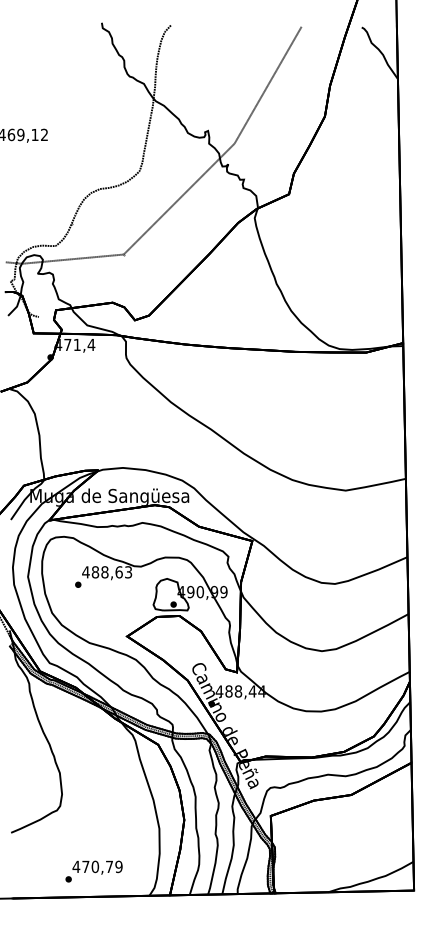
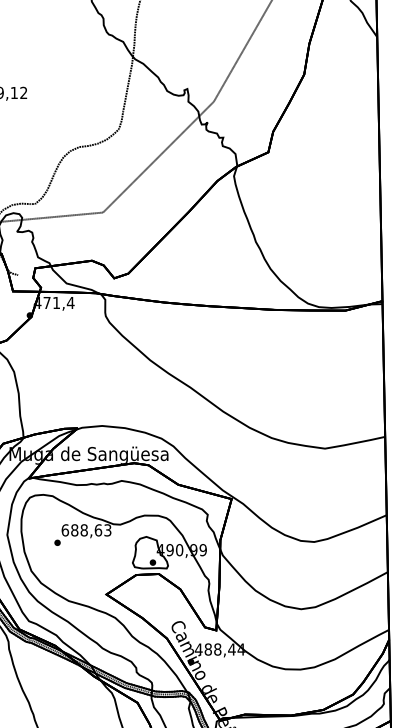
text: (85, 572) -> (64, 530), 488,63 -> 688,63

